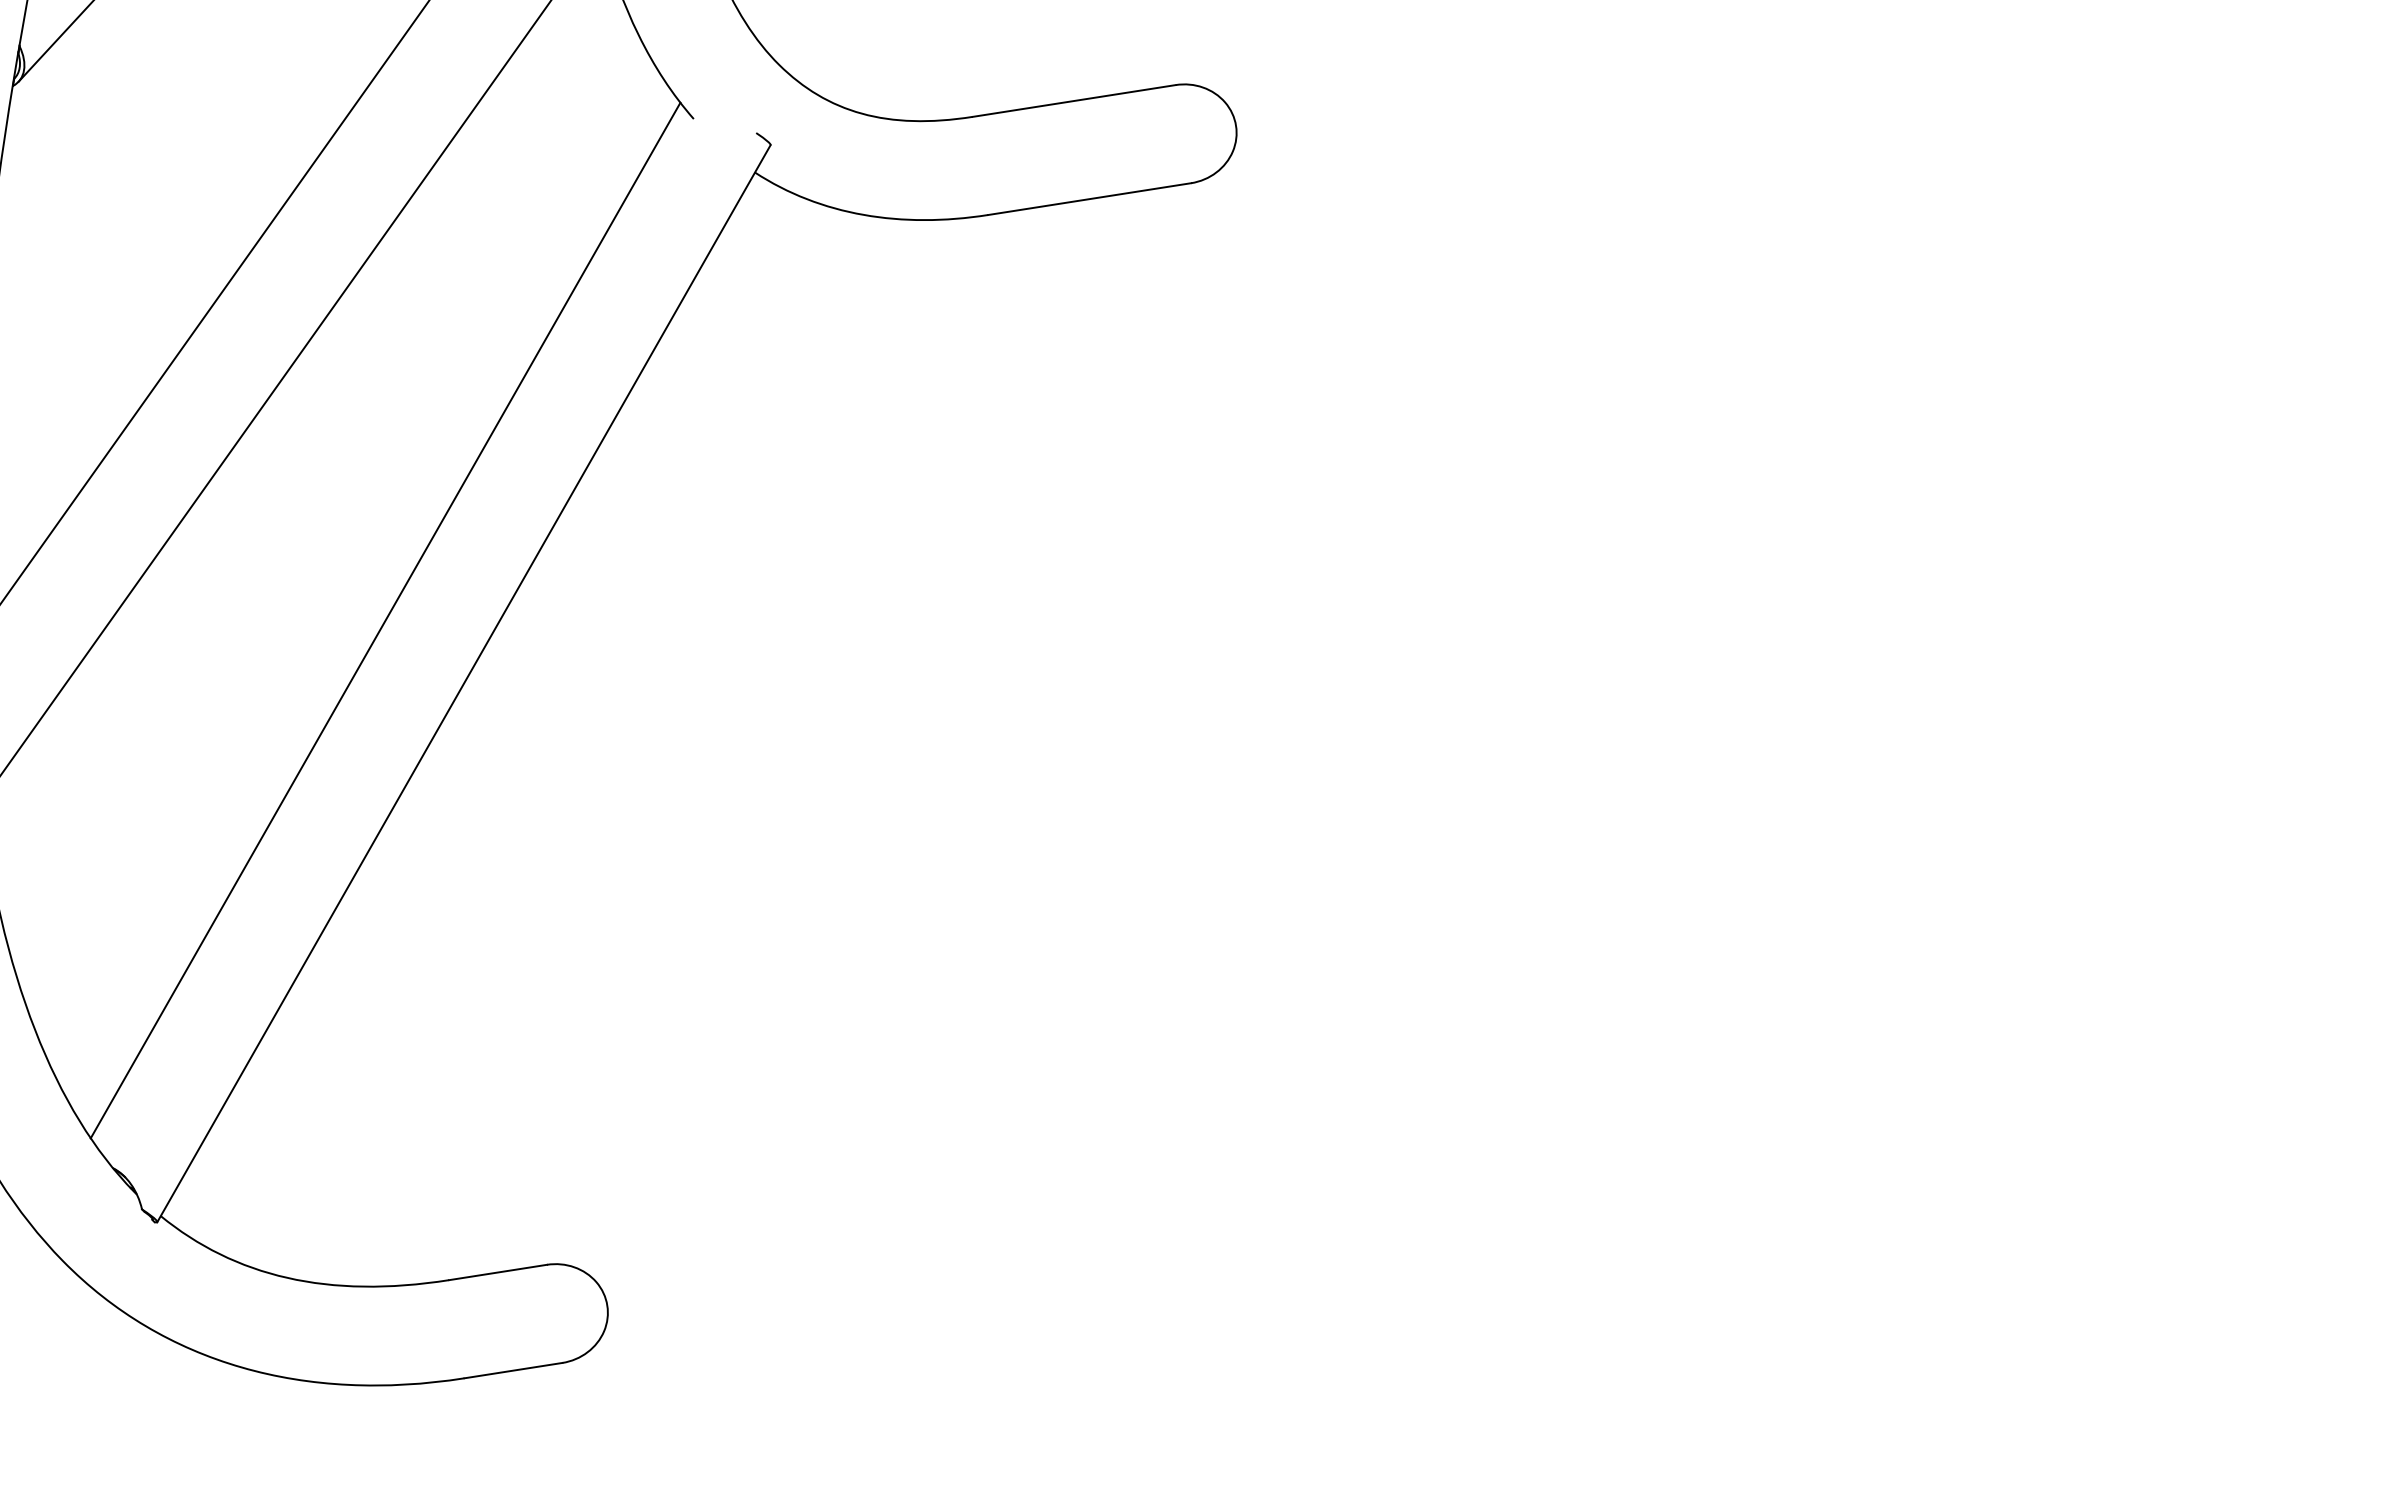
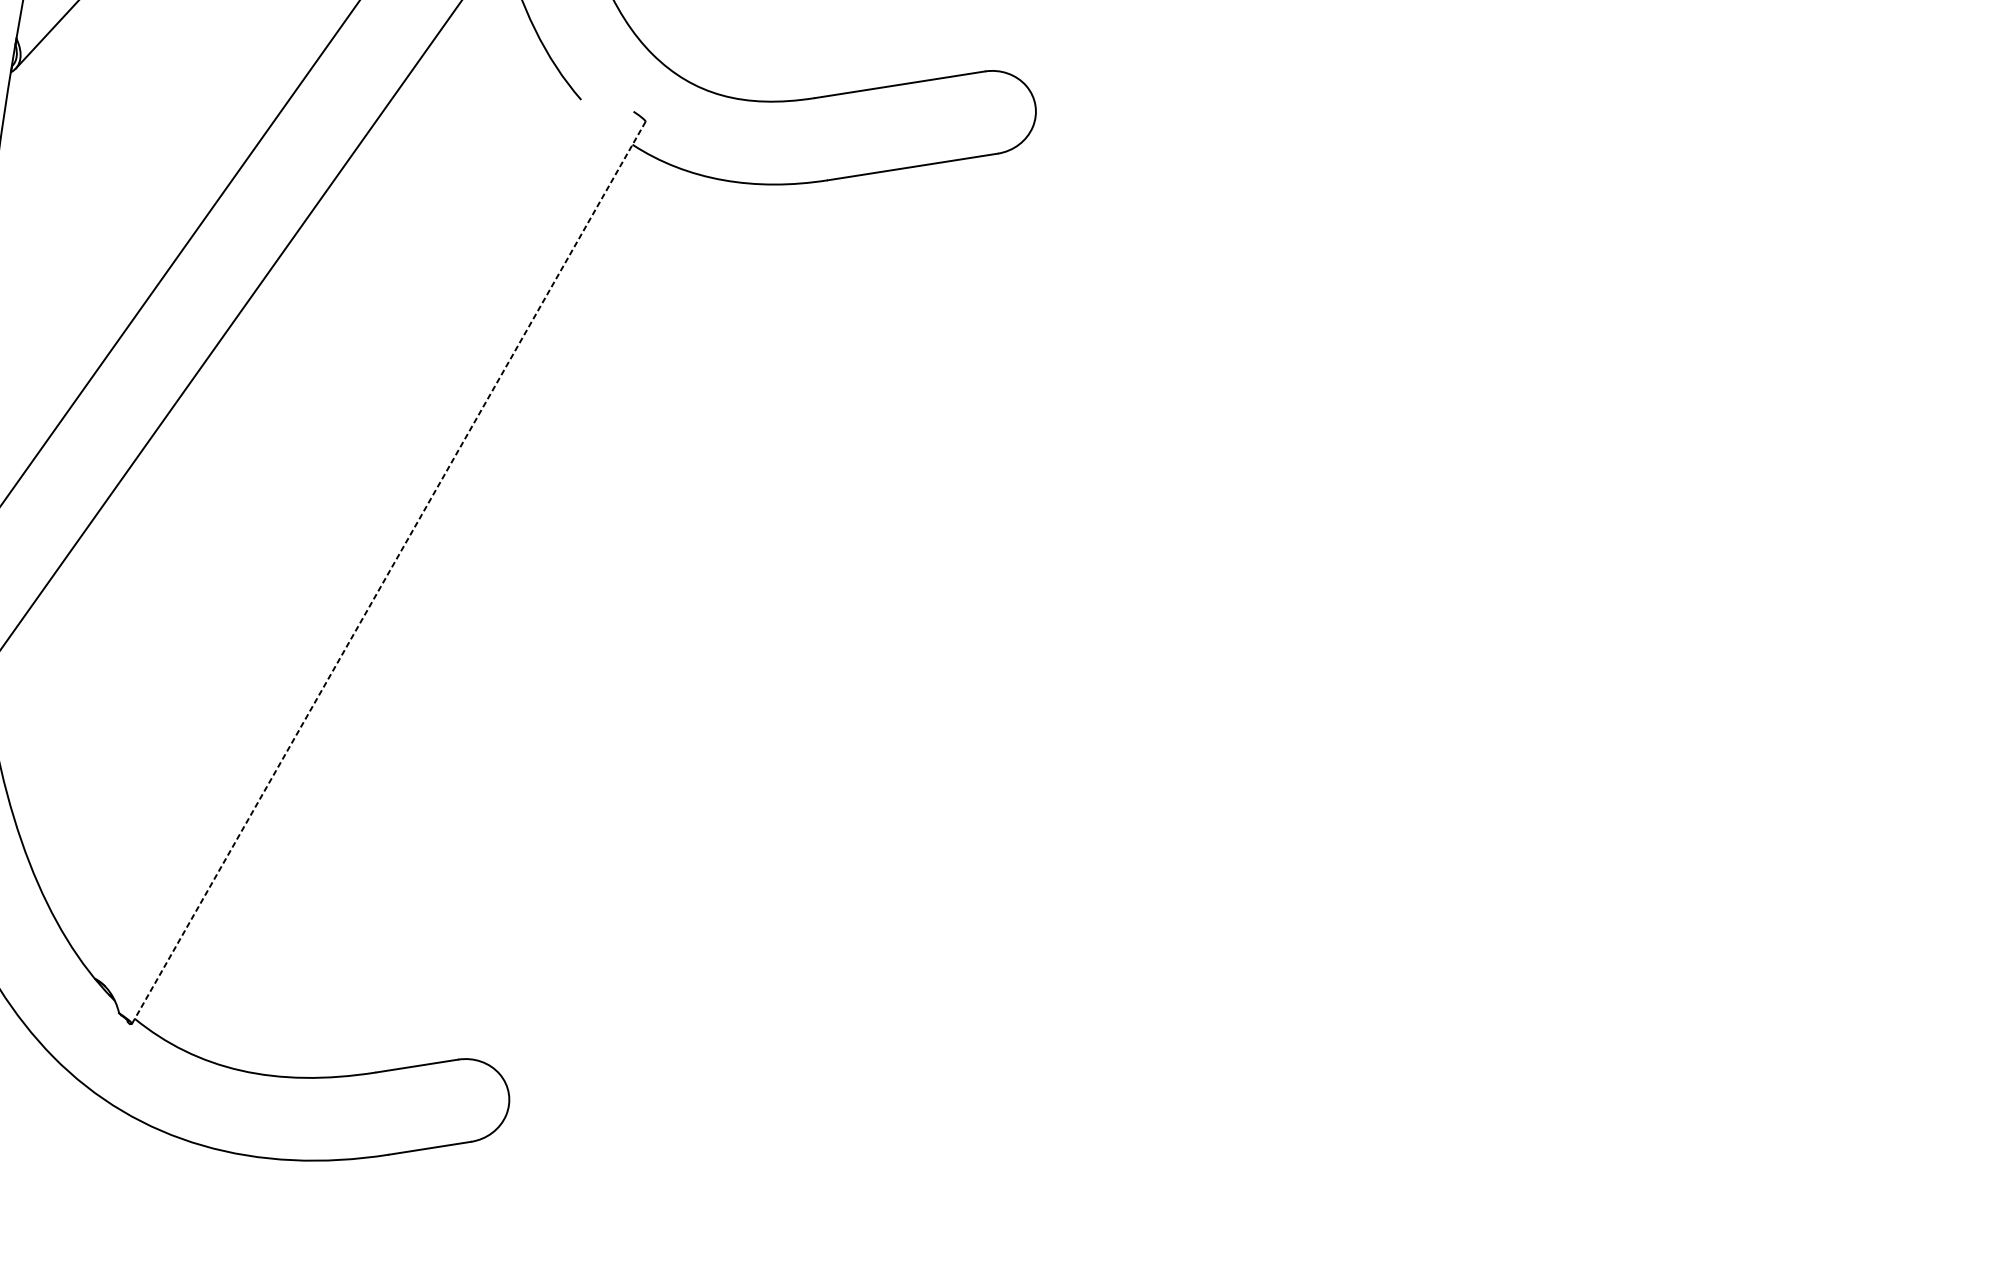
line: (385, 620) -> (323, 519), removed
line: (463, 683) -> (388, 572), solid -> dashed

